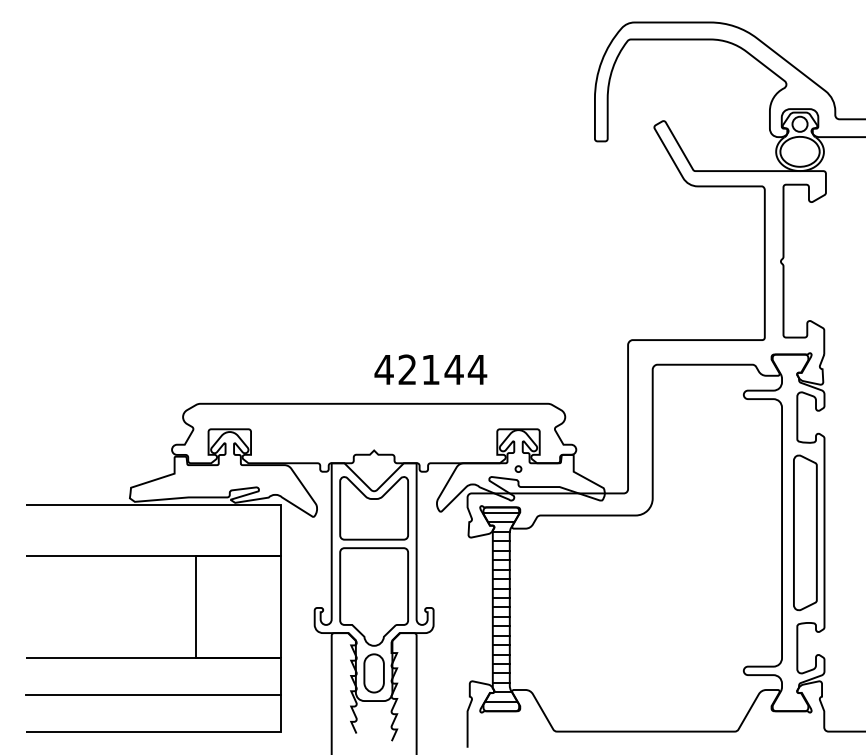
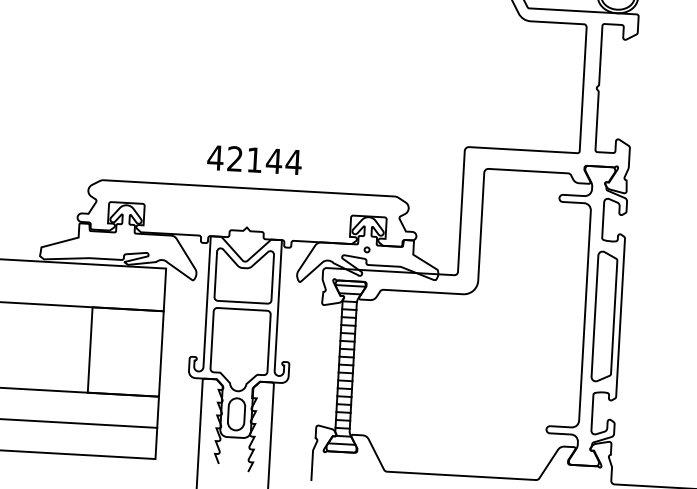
text: (430, 369) -> (254, 159), moved

